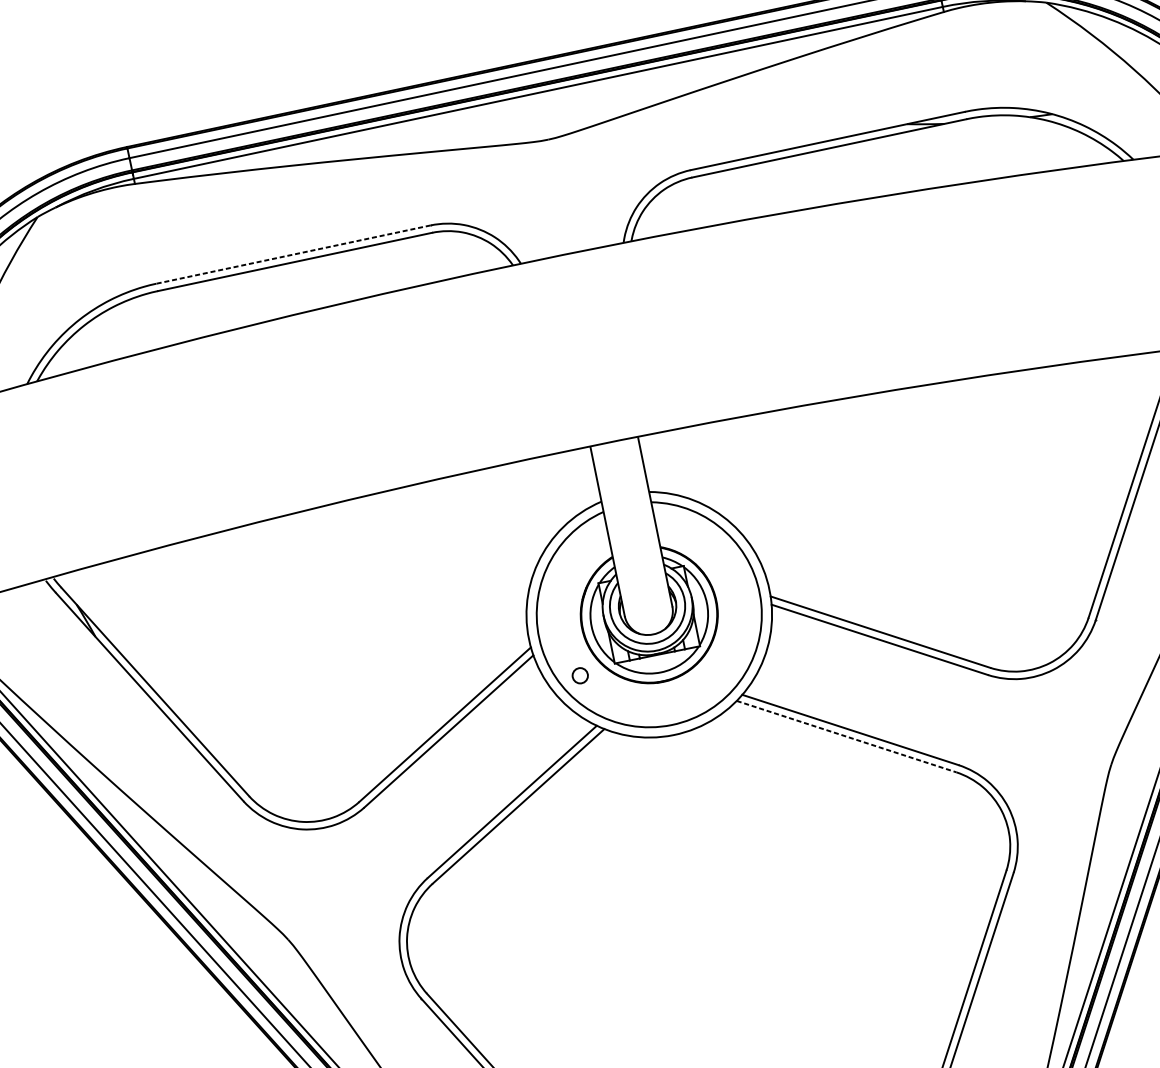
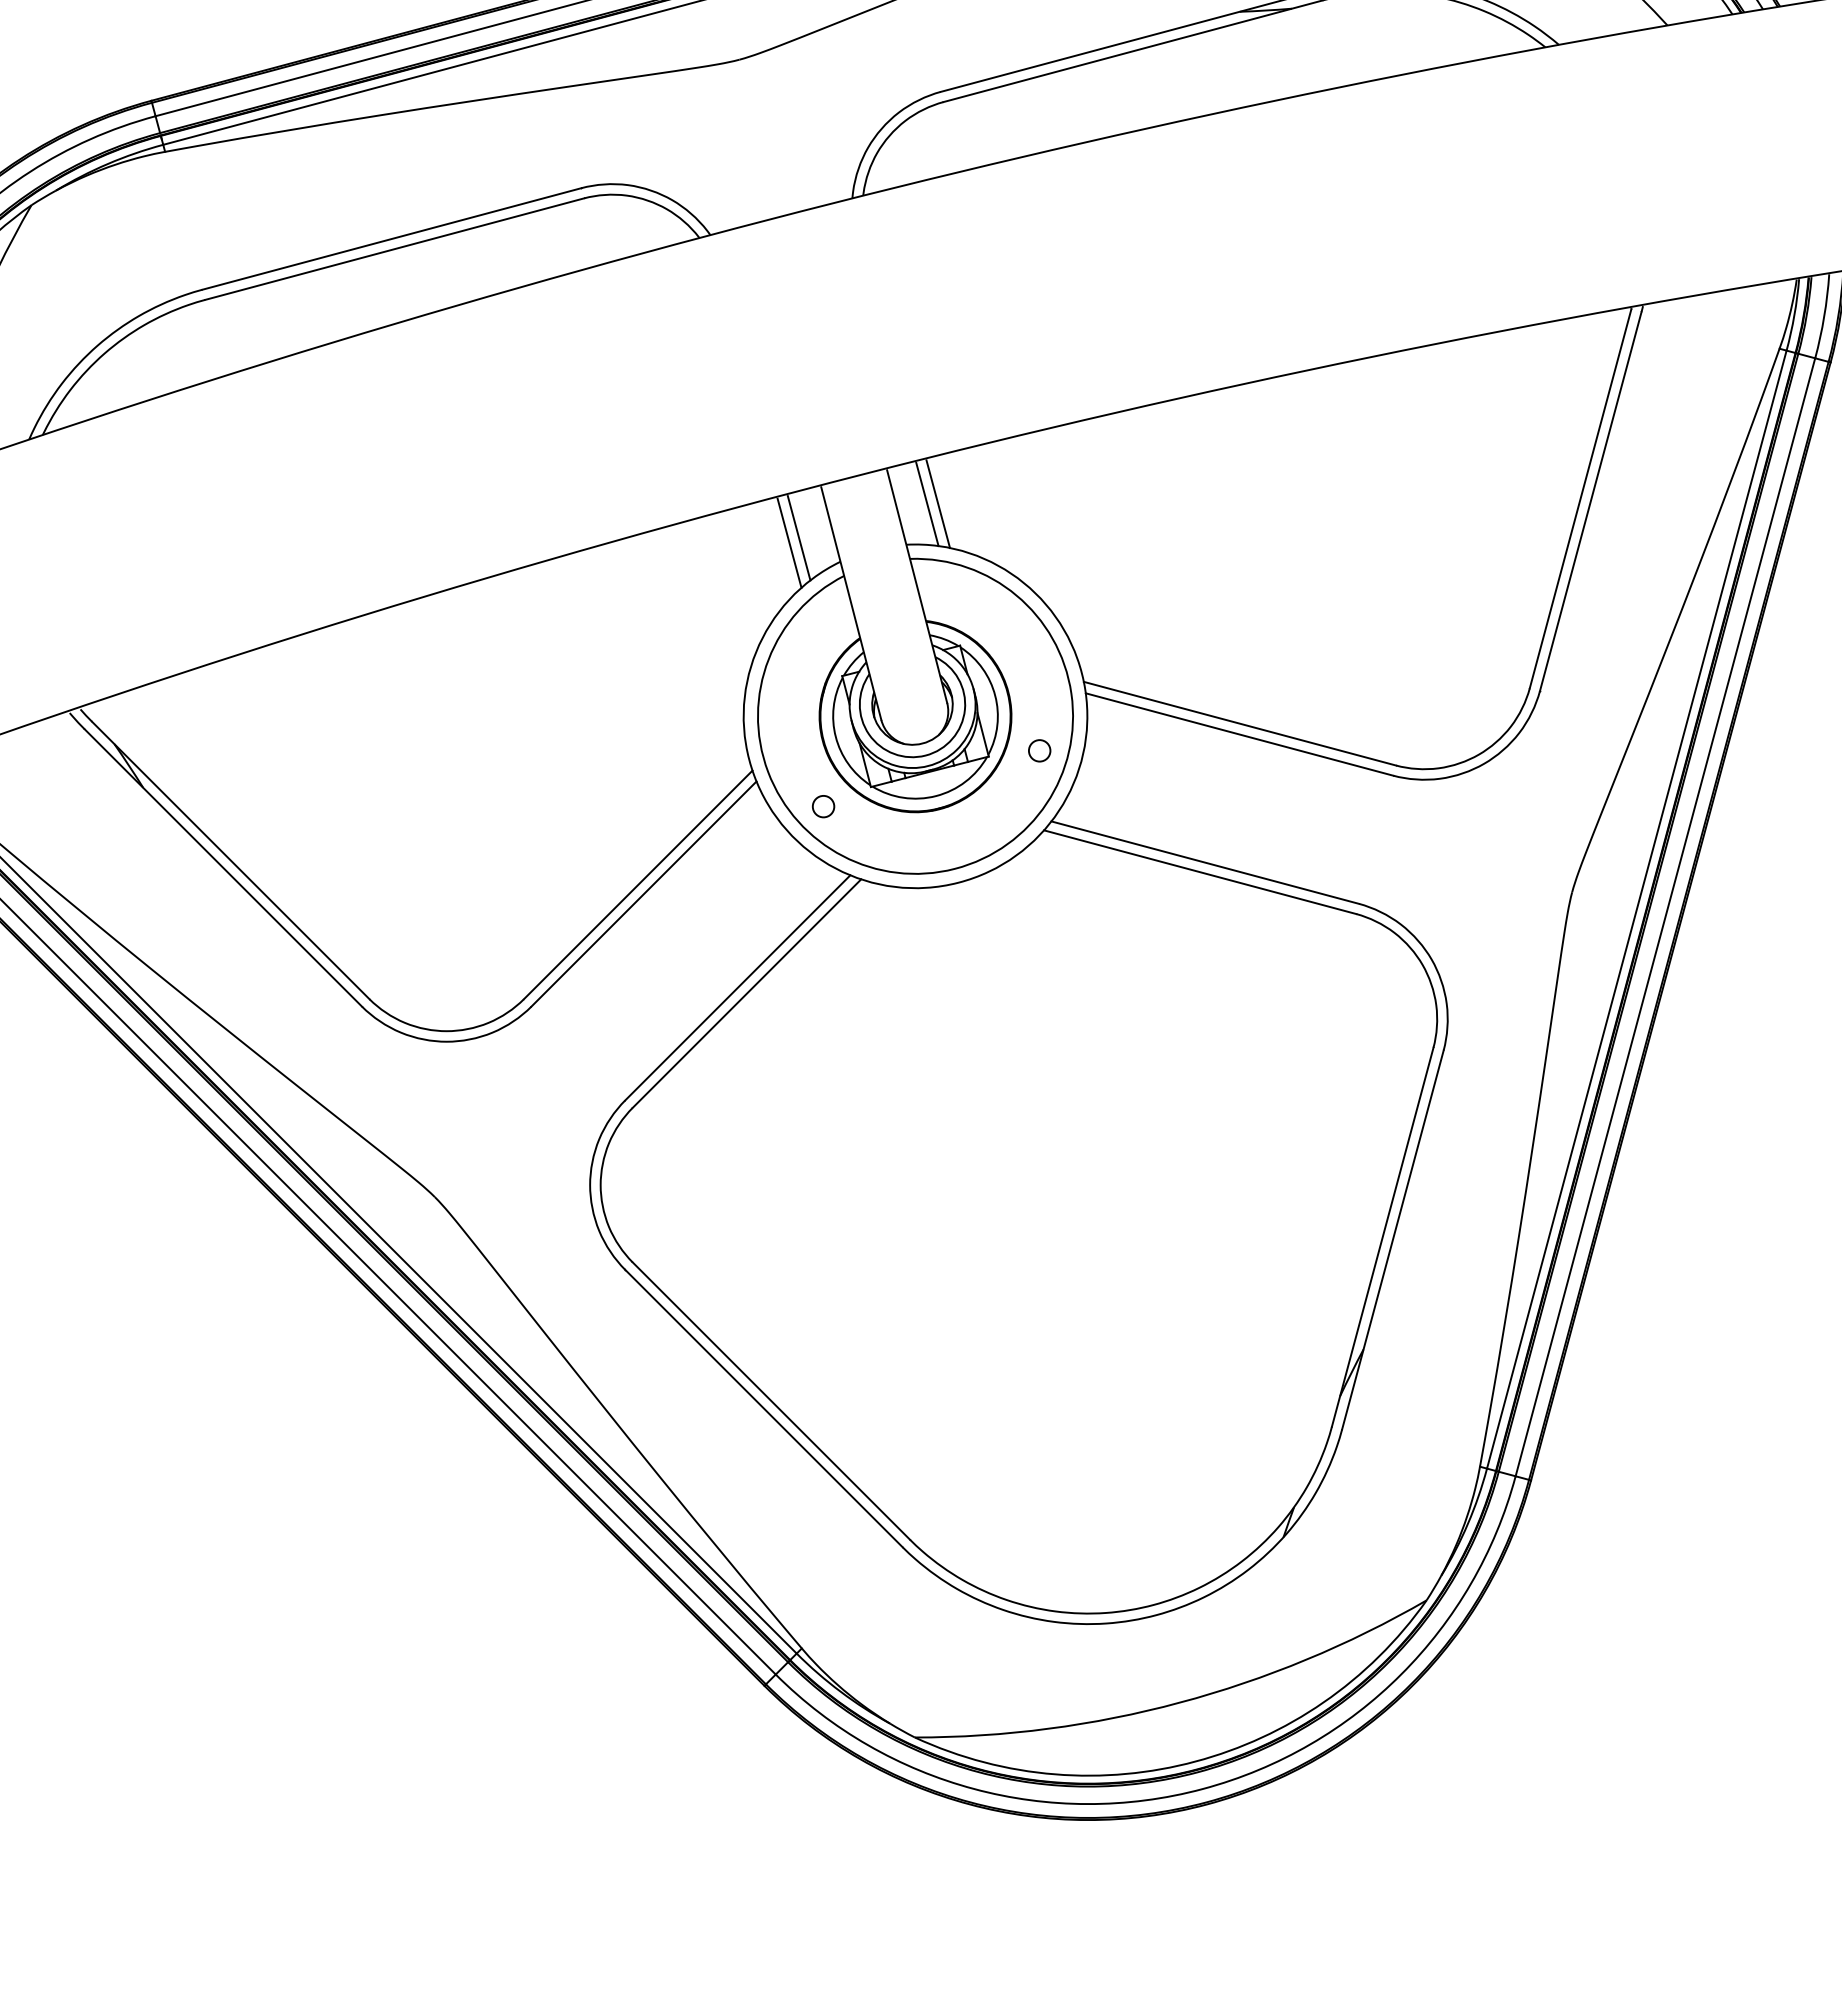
line: (293, 254) -> (391, 239), dashed -> solid
line: (665, 464) -> (927, 504), added
line: (673, 464) -> (938, 504), added
line: (572, 483) -> (798, 538), added
line: (565, 486) -> (789, 542), added
circle: (736, 643) -> (1039, 750), added
line: (846, 736) -> (1200, 872), dashed -> solid

